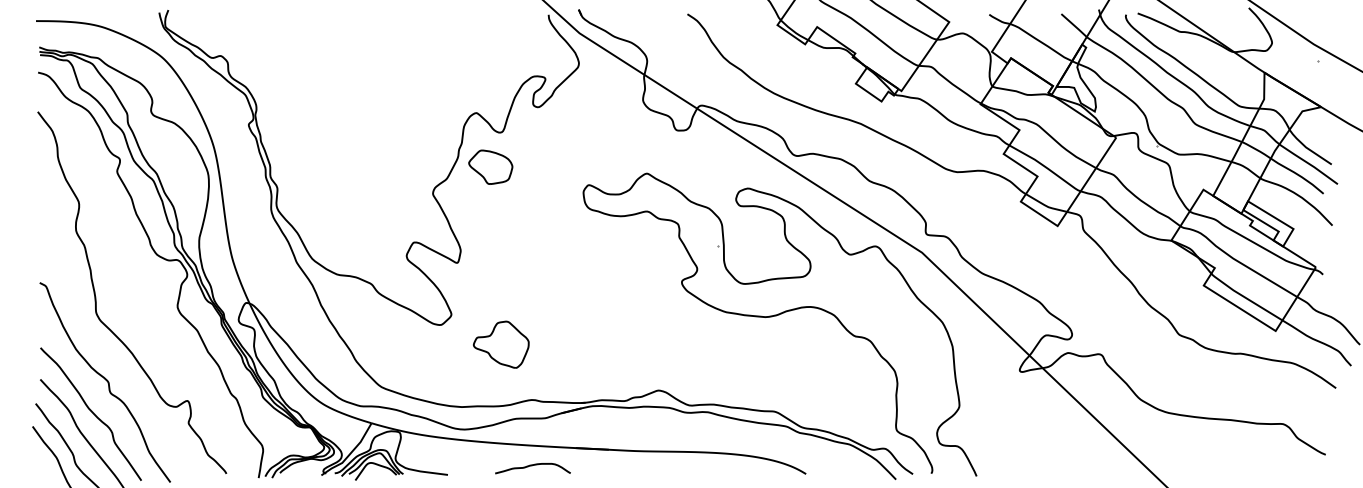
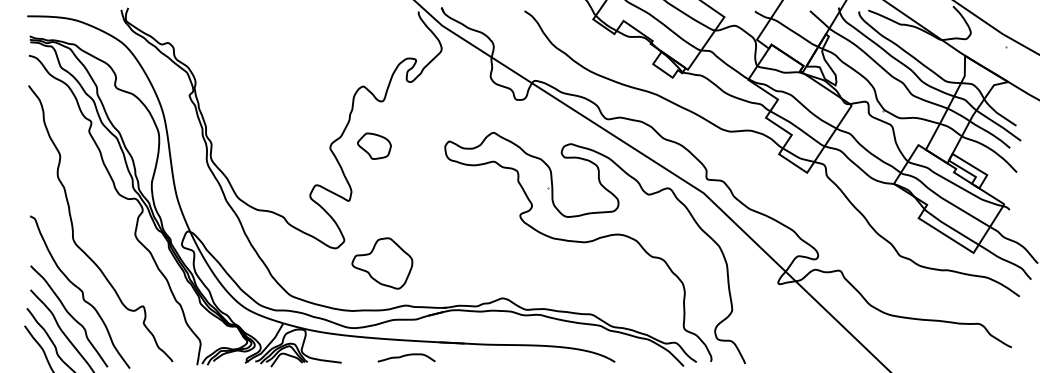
part: (490, 166) -> (374, 145), moved
part: (501, 344) -> (382, 263), size x1.43

